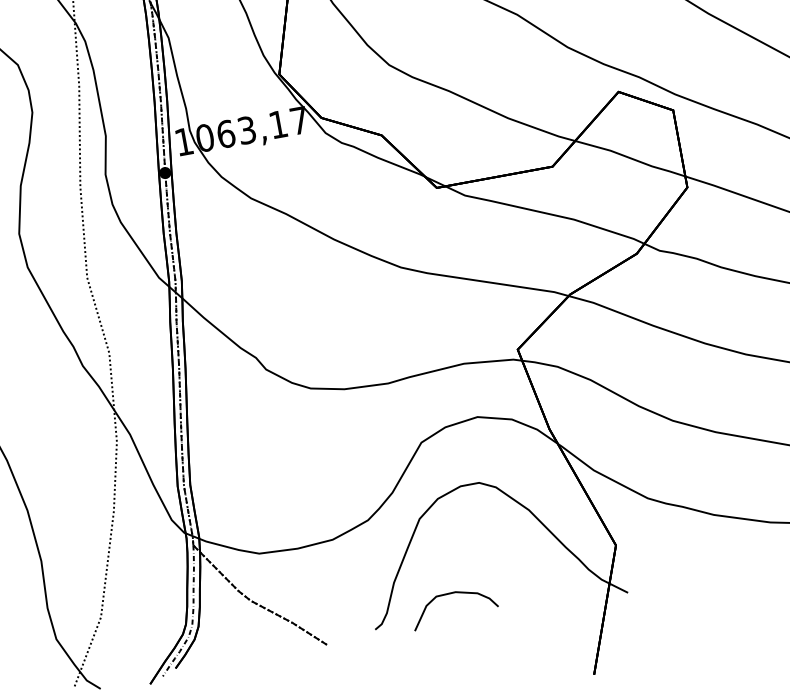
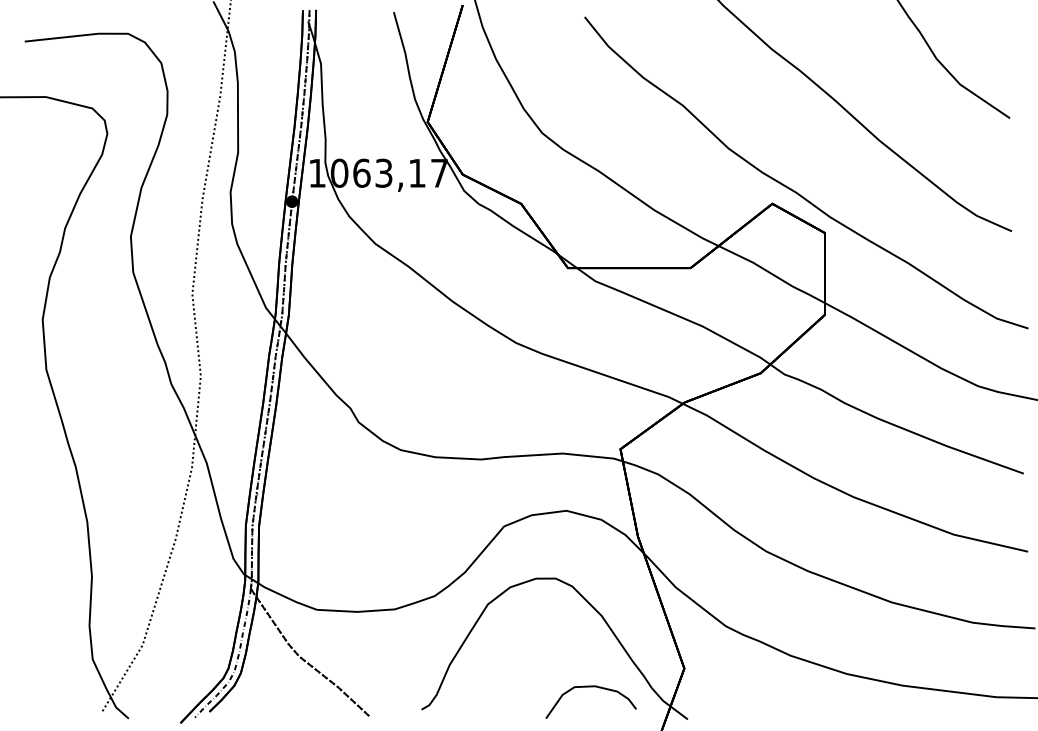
curve: (451, 594) -> (590, 687), moved

